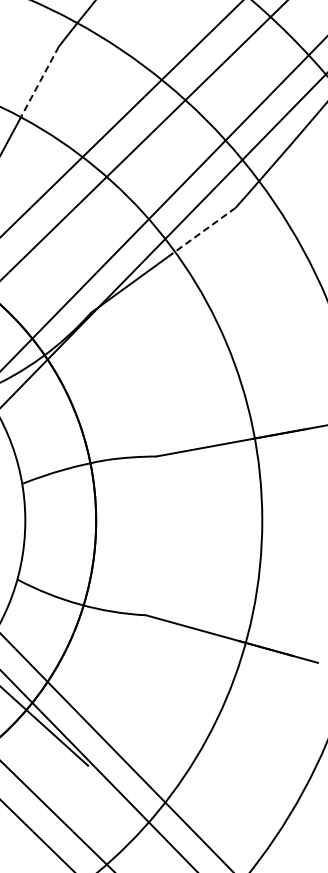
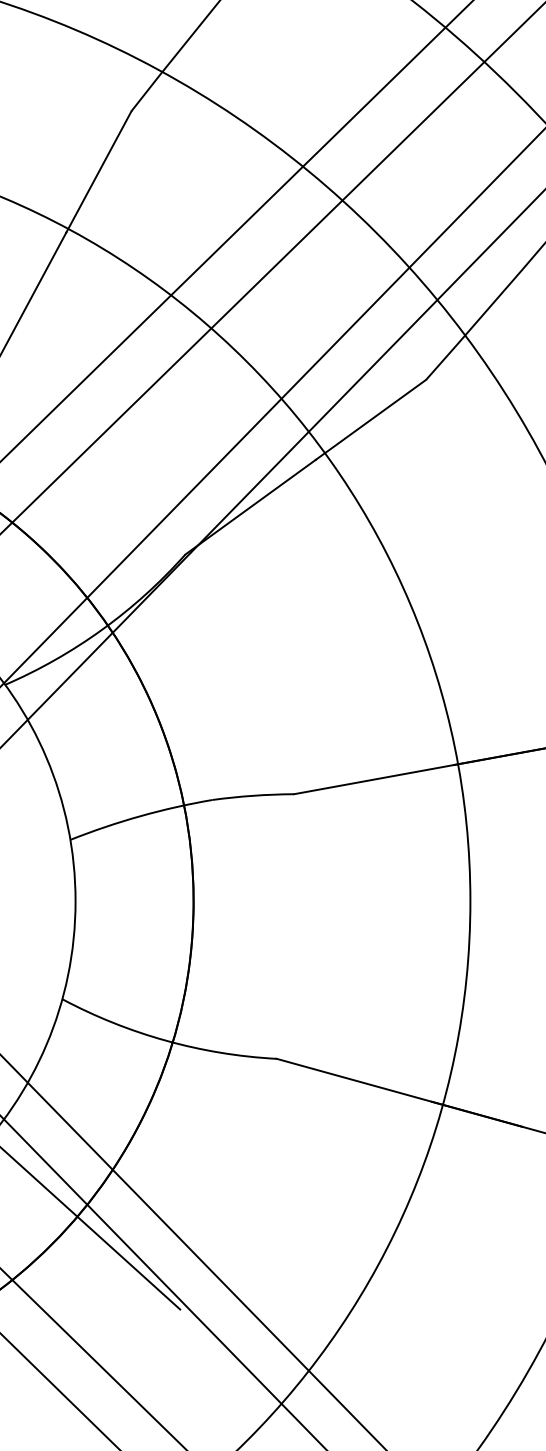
line: (39, 83) -> (99, 172), dashed -> solid
line: (202, 231) -> (370, 419), dashed -> solid

